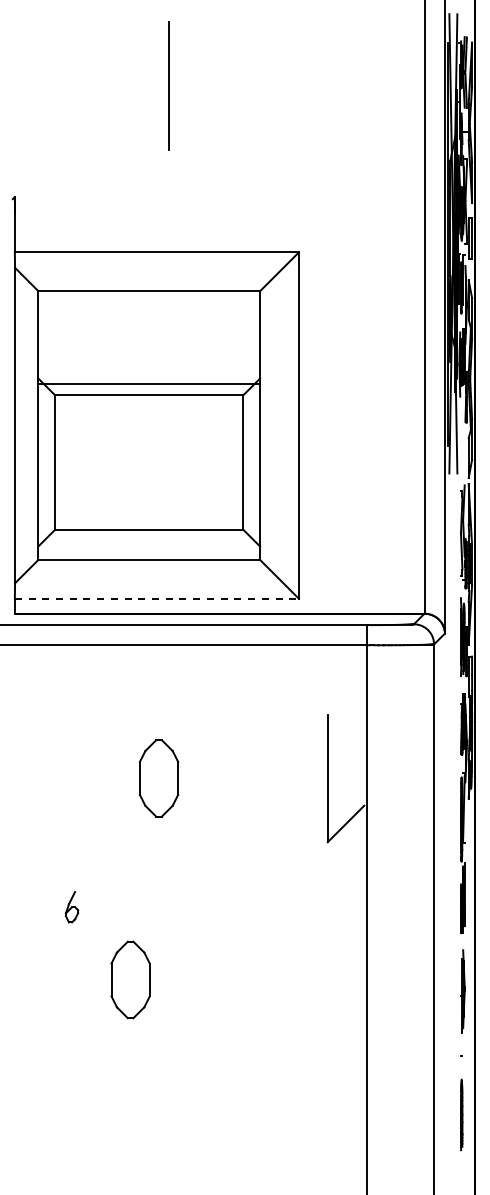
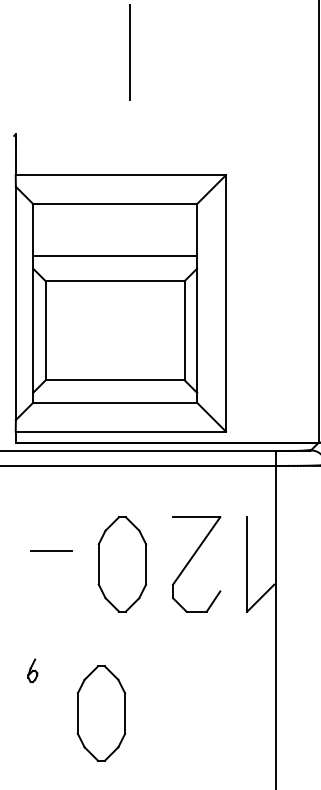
line: (149, 383) -> (115, 256), moved
line: (157, 598) -> (121, 431), dashed -> solid
line: (62, 760) -> (50, 551), added
part: (251, 773) -> (190, 560), added
part: (158, 778) -> (122, 564), size x1.67
part: (71, 907) -> (32, 671), moved
part: (130, 979) -> (101, 713), size x1.67

